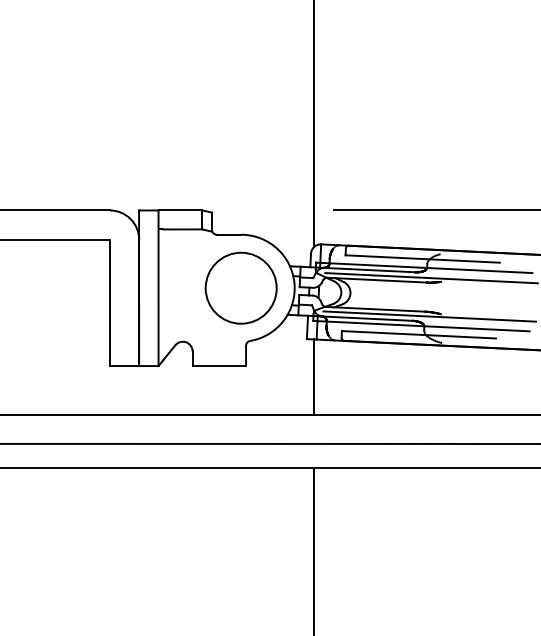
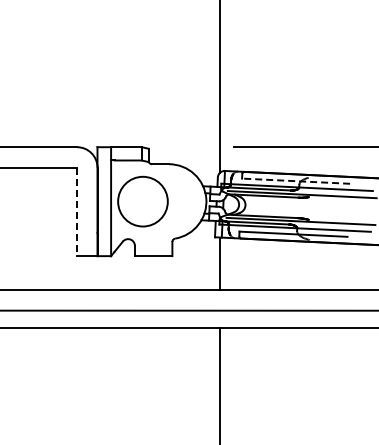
line: (421, 259) -> (295, 181), solid -> dashed
circle: (240, 288) -> (142, 201), moved
line: (110, 303) -> (77, 212), solid -> dashed

